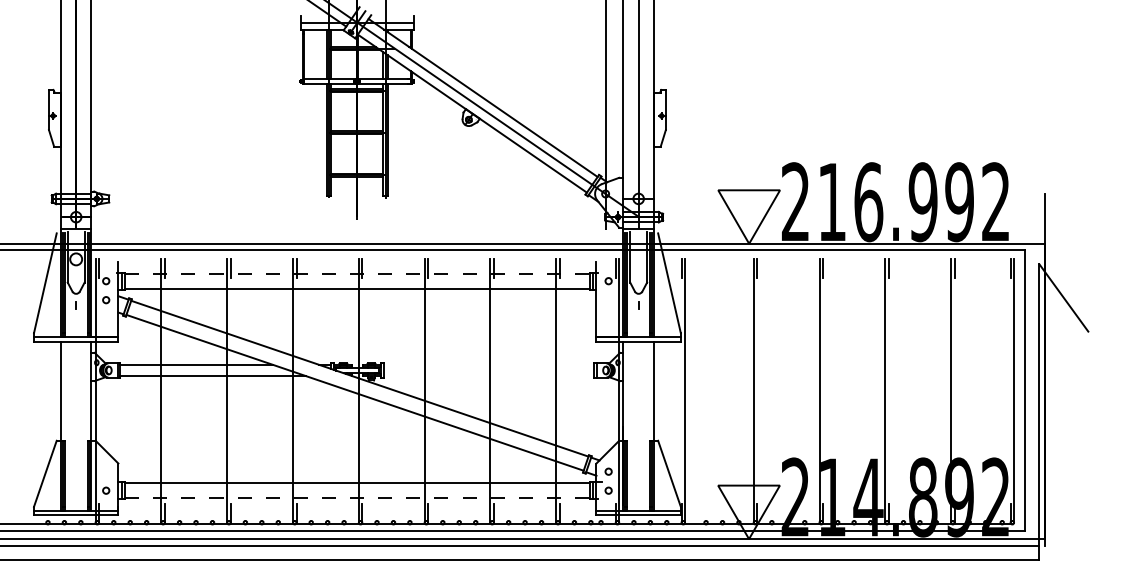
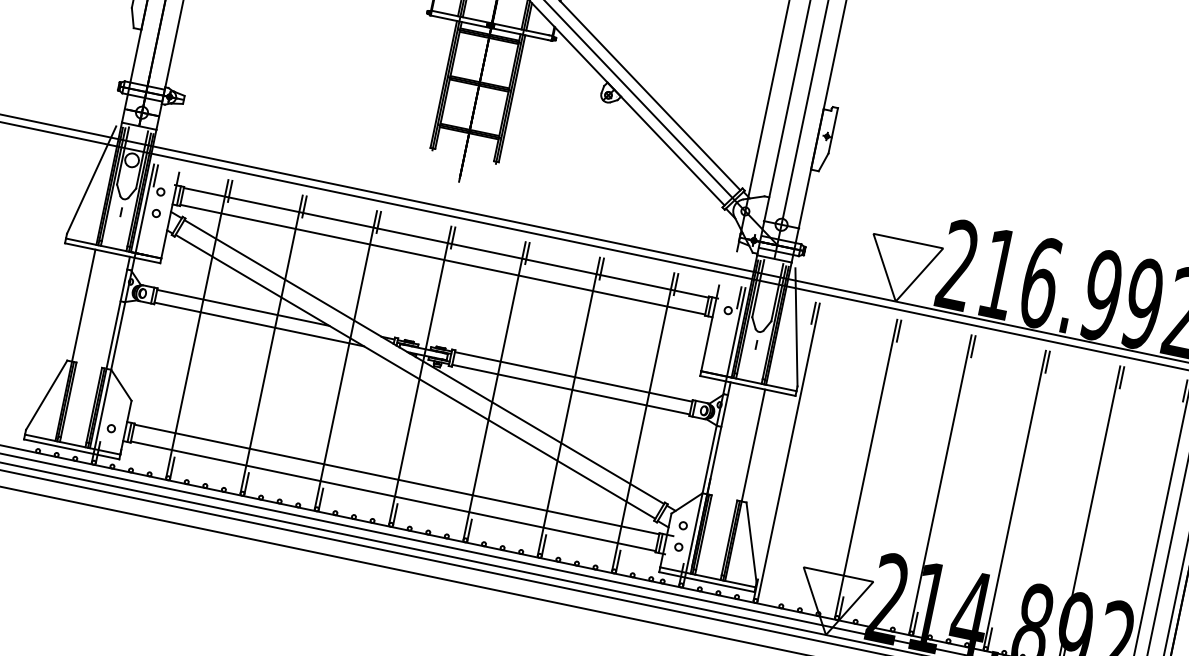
line: (357, 273) -> (446, 242), dashed -> solid
line: (489, 364) -> (574, 376), added
line: (489, 376) -> (571, 390), added
line: (357, 498) -> (393, 496), dashed -> solid

